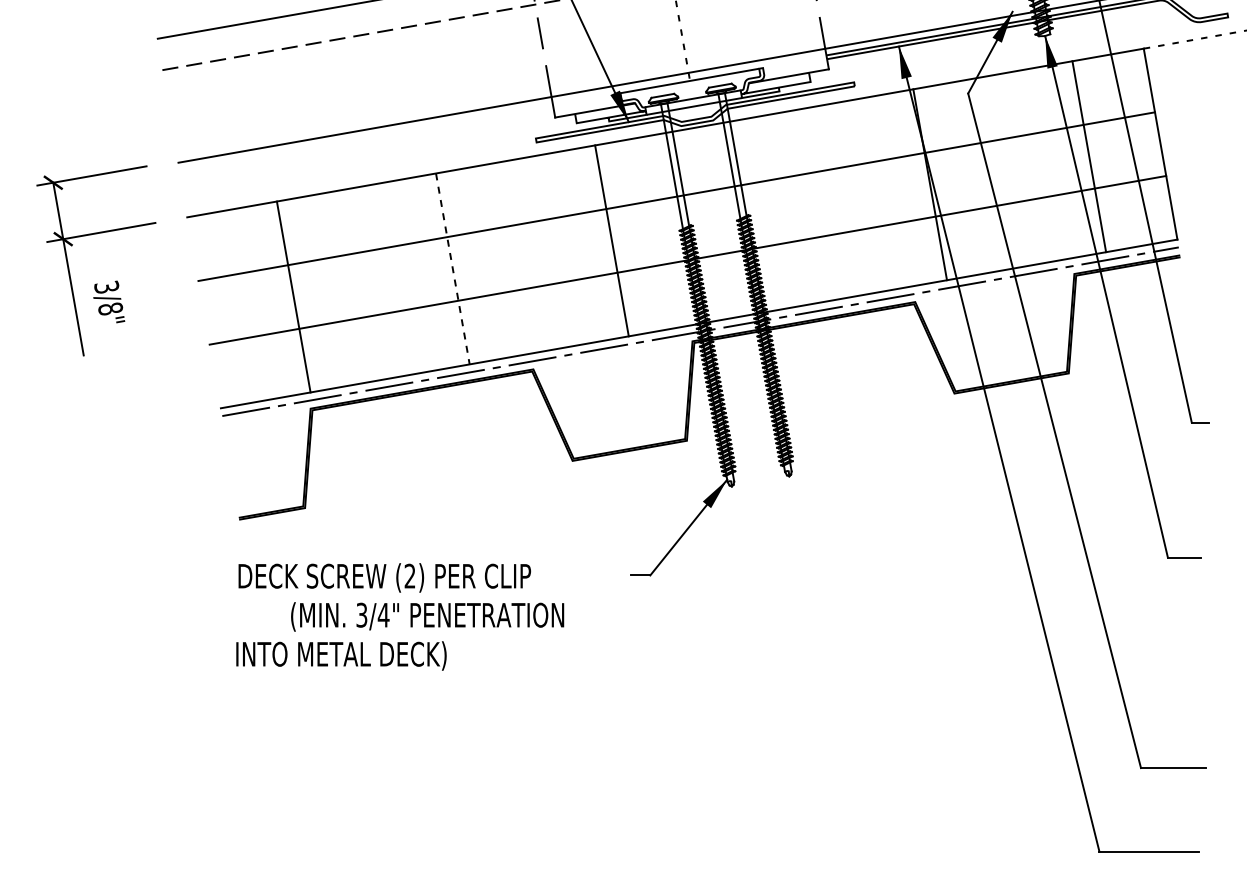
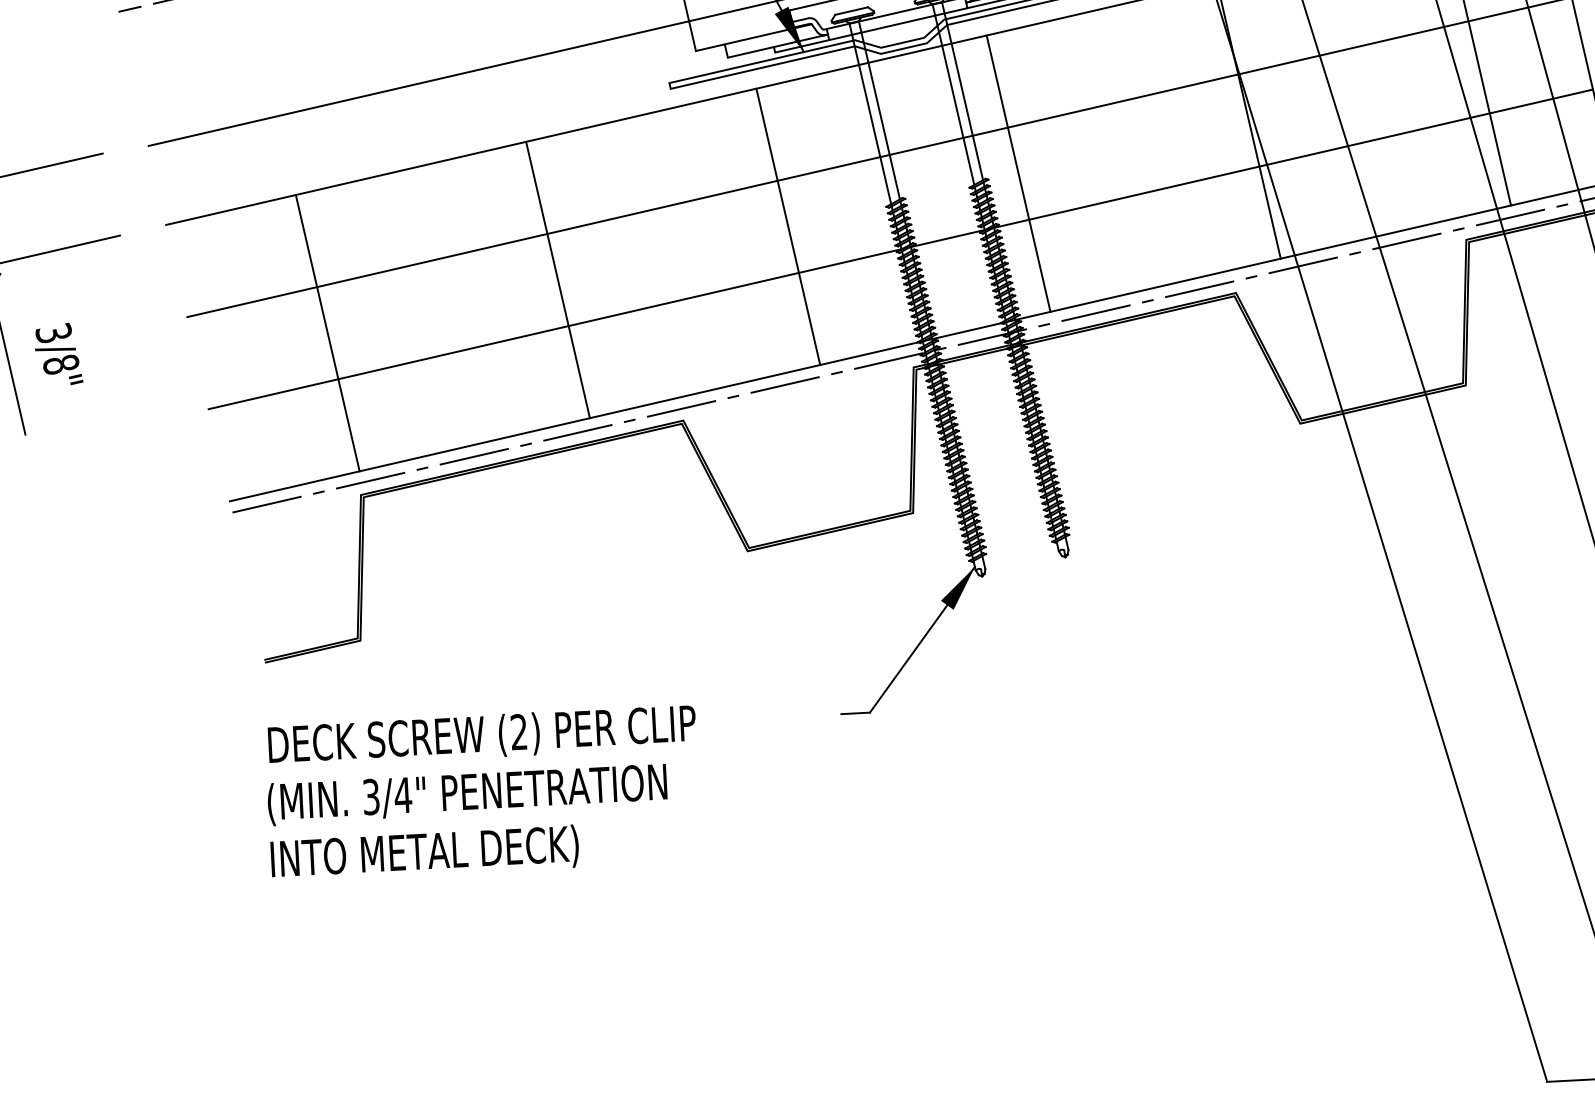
line: (770, 212) -> (1017, 173), added
line: (452, 268) -> (557, 279), dashed -> solid
text: (427, 616) -> (467, 793), moved

